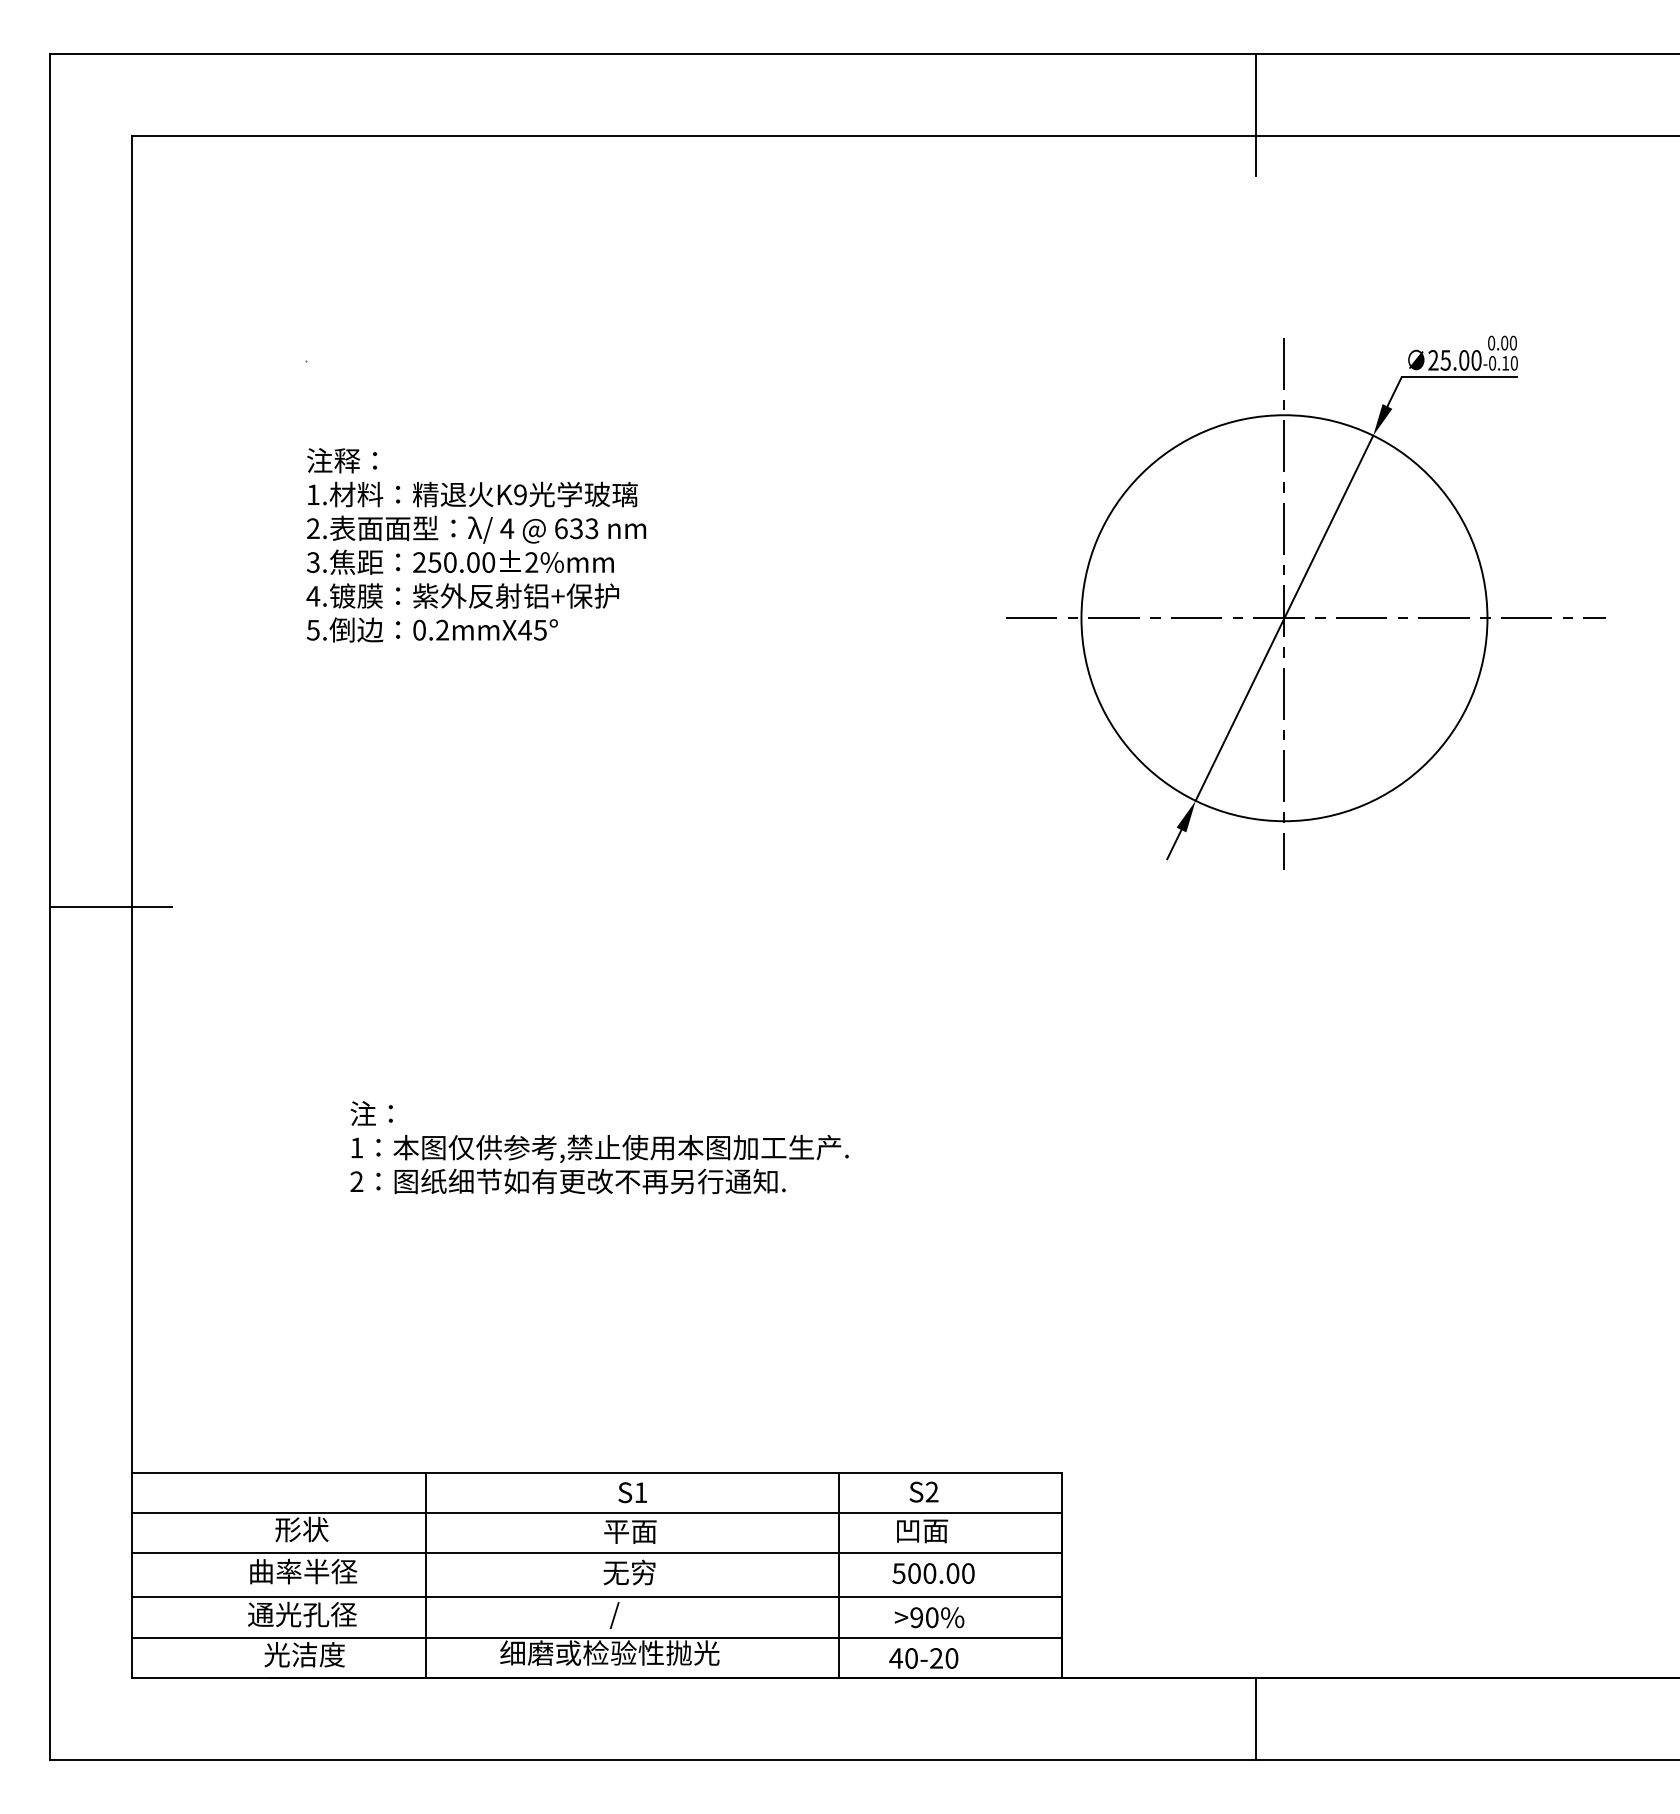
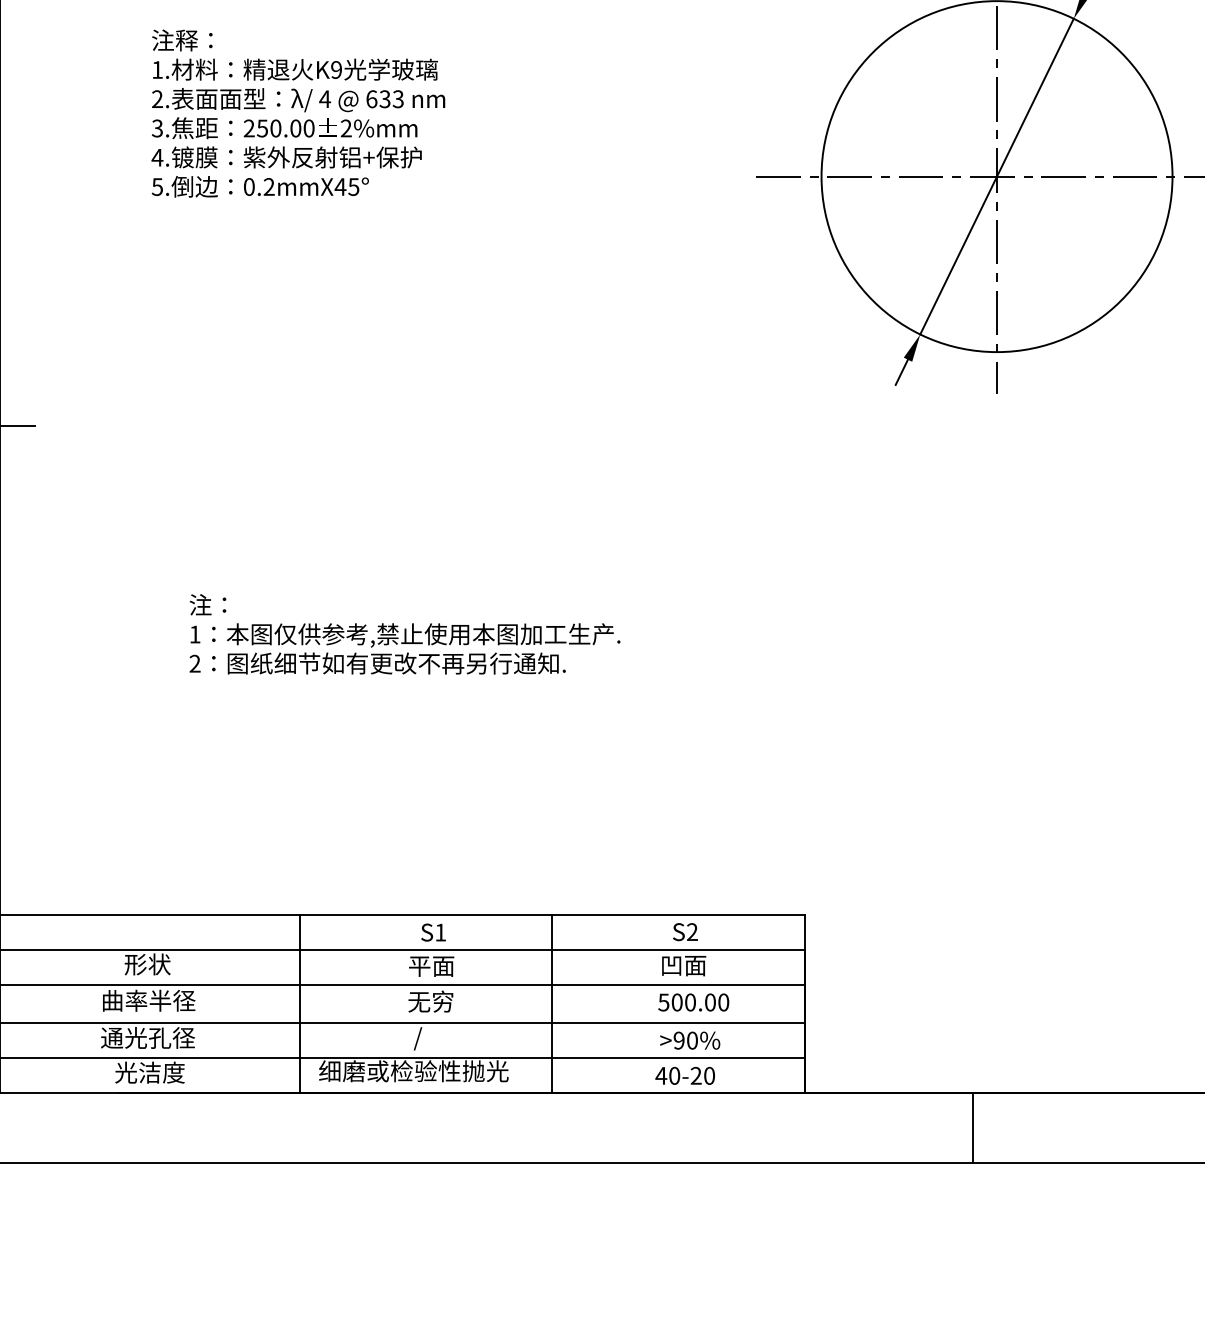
line: (425, 1575) -> (299, 1004), moved
line: (839, 1575) -> (552, 1004), moved

